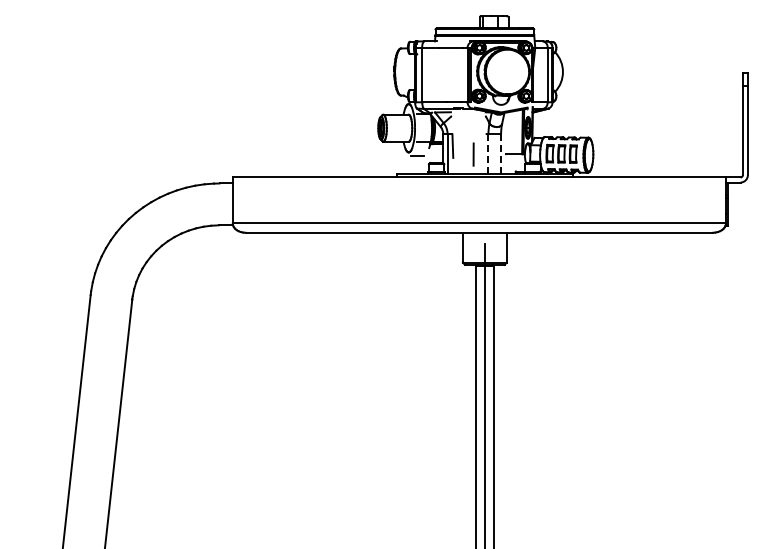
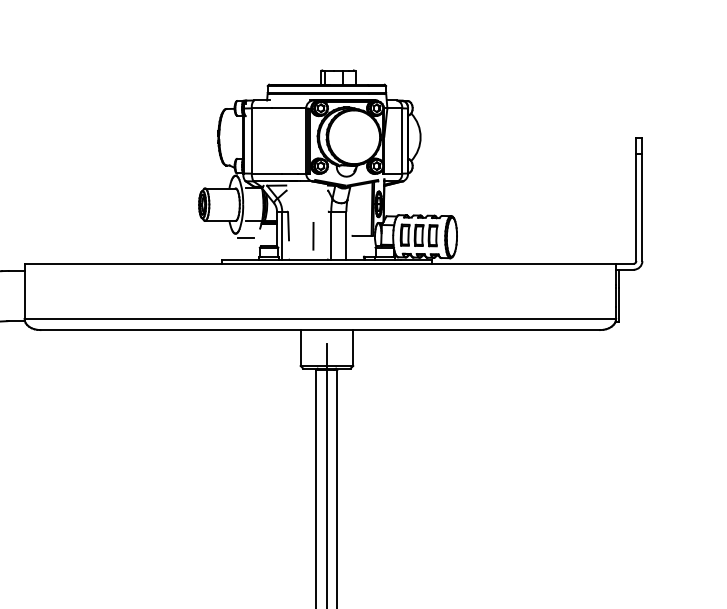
line: (488, 154) -> (331, 236), dashed -> solid
line: (501, 154) -> (346, 236), dashed -> solid

